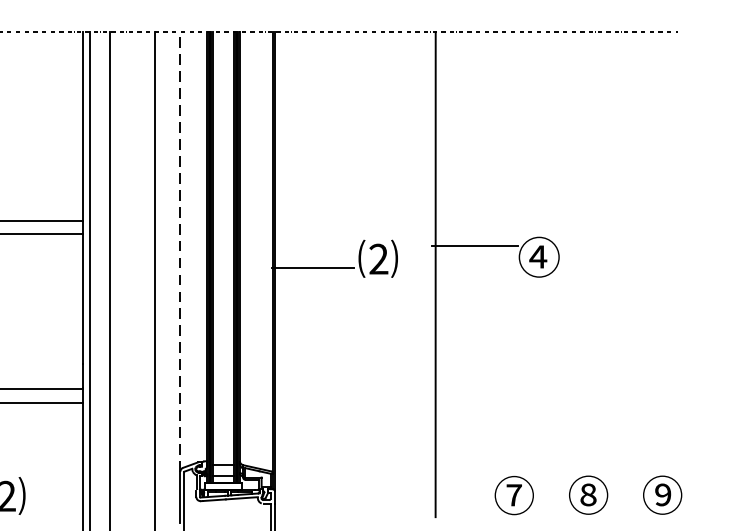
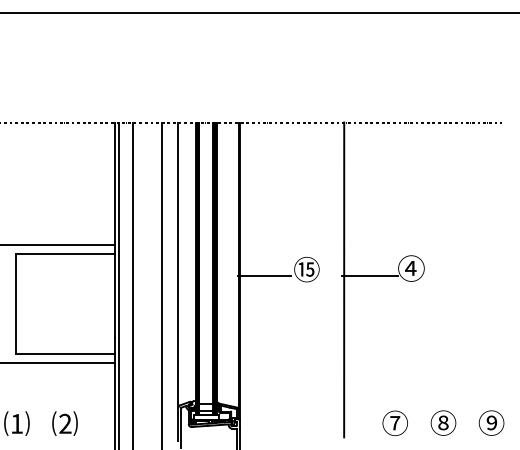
line: (474, 246) -> (369, 276), moved
line: (180, 252) -> (178, 265), dashed -> solid
text: (377, 258) -> (306, 269), ⑵ -> ⑮

